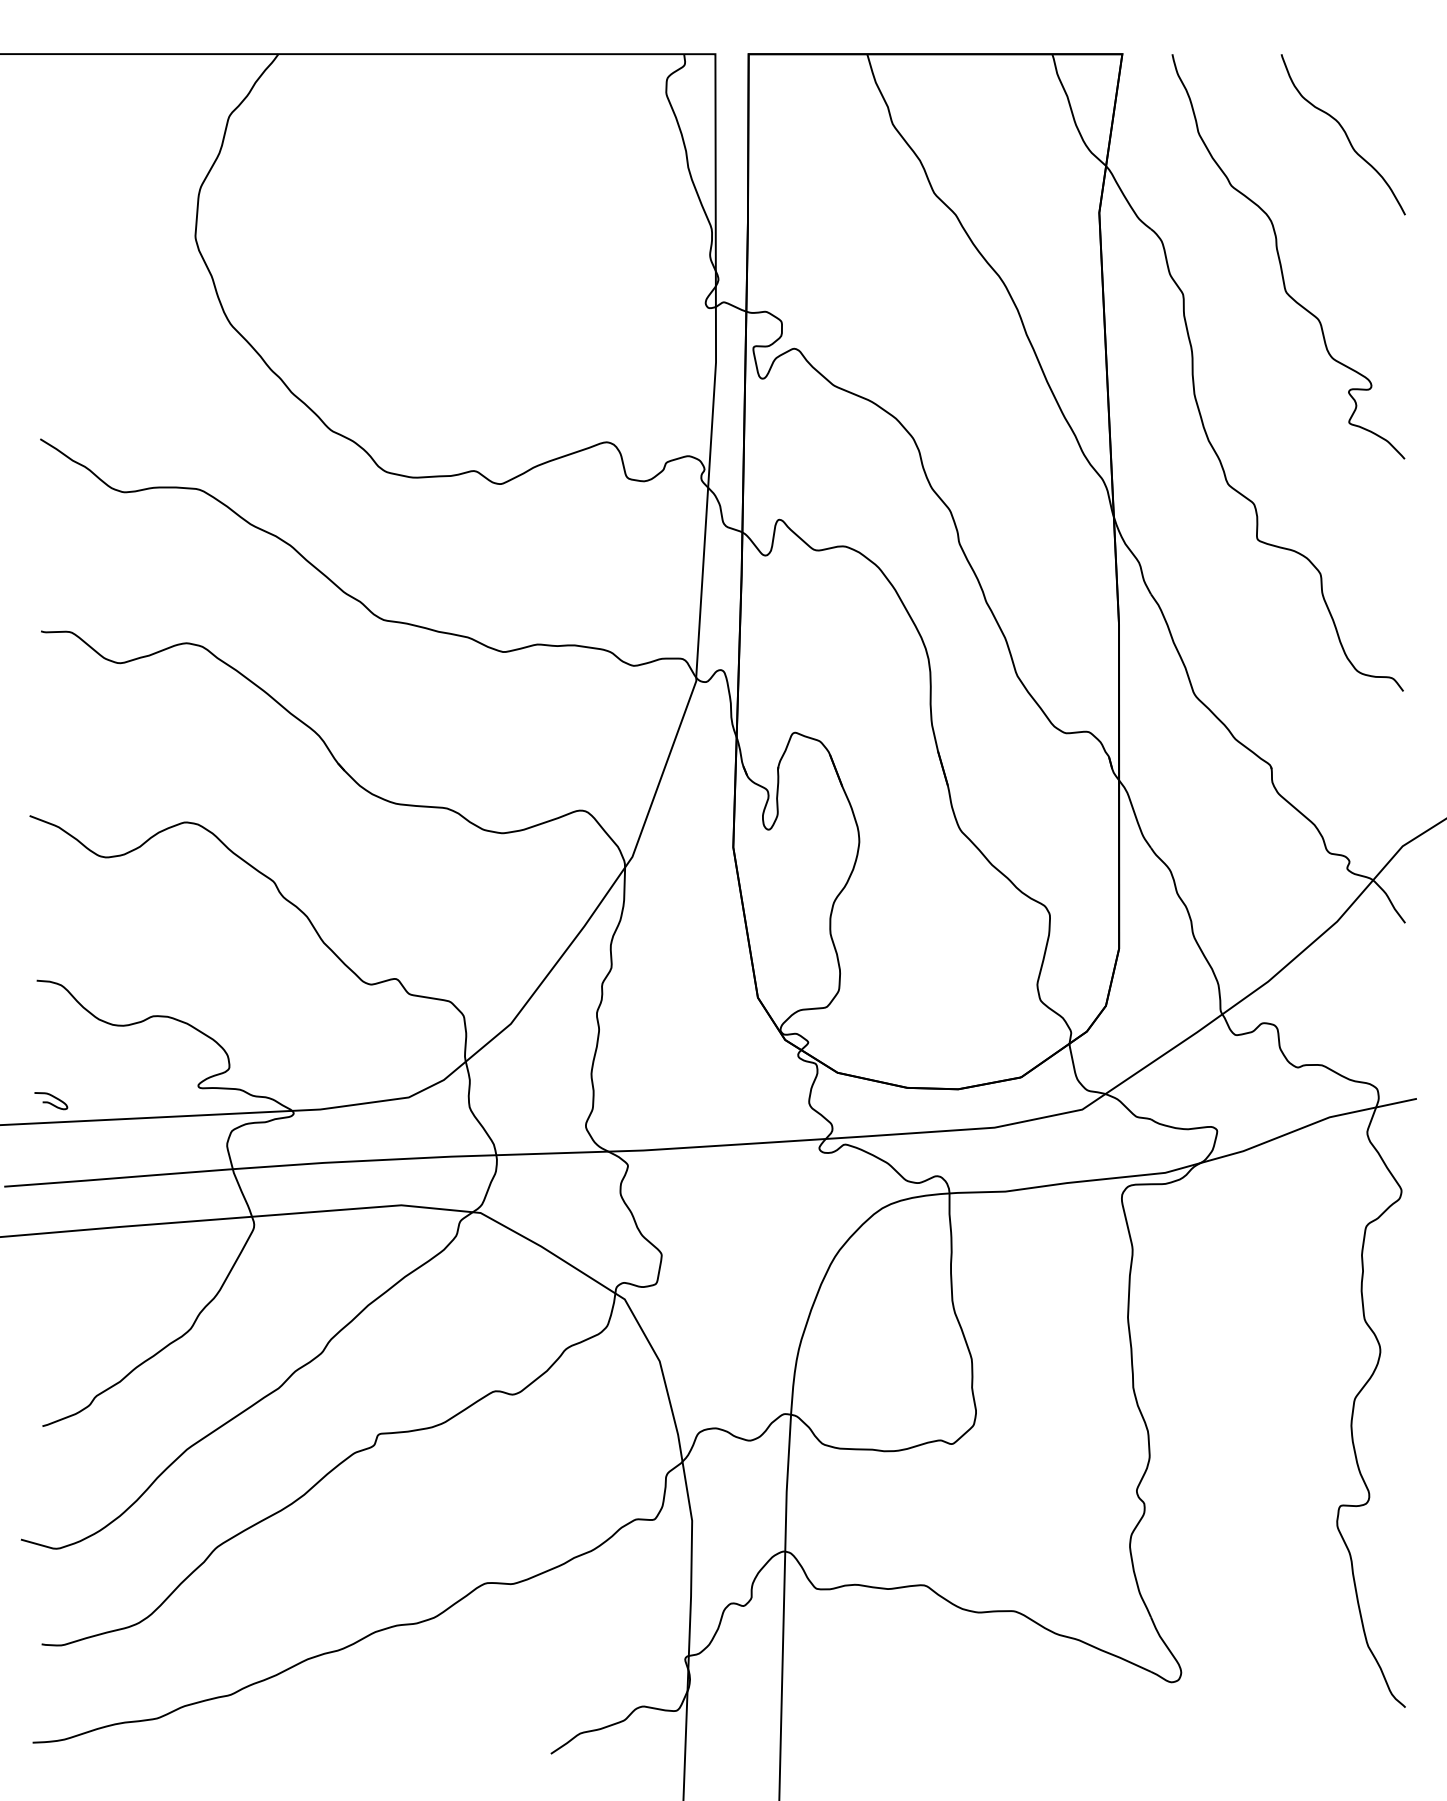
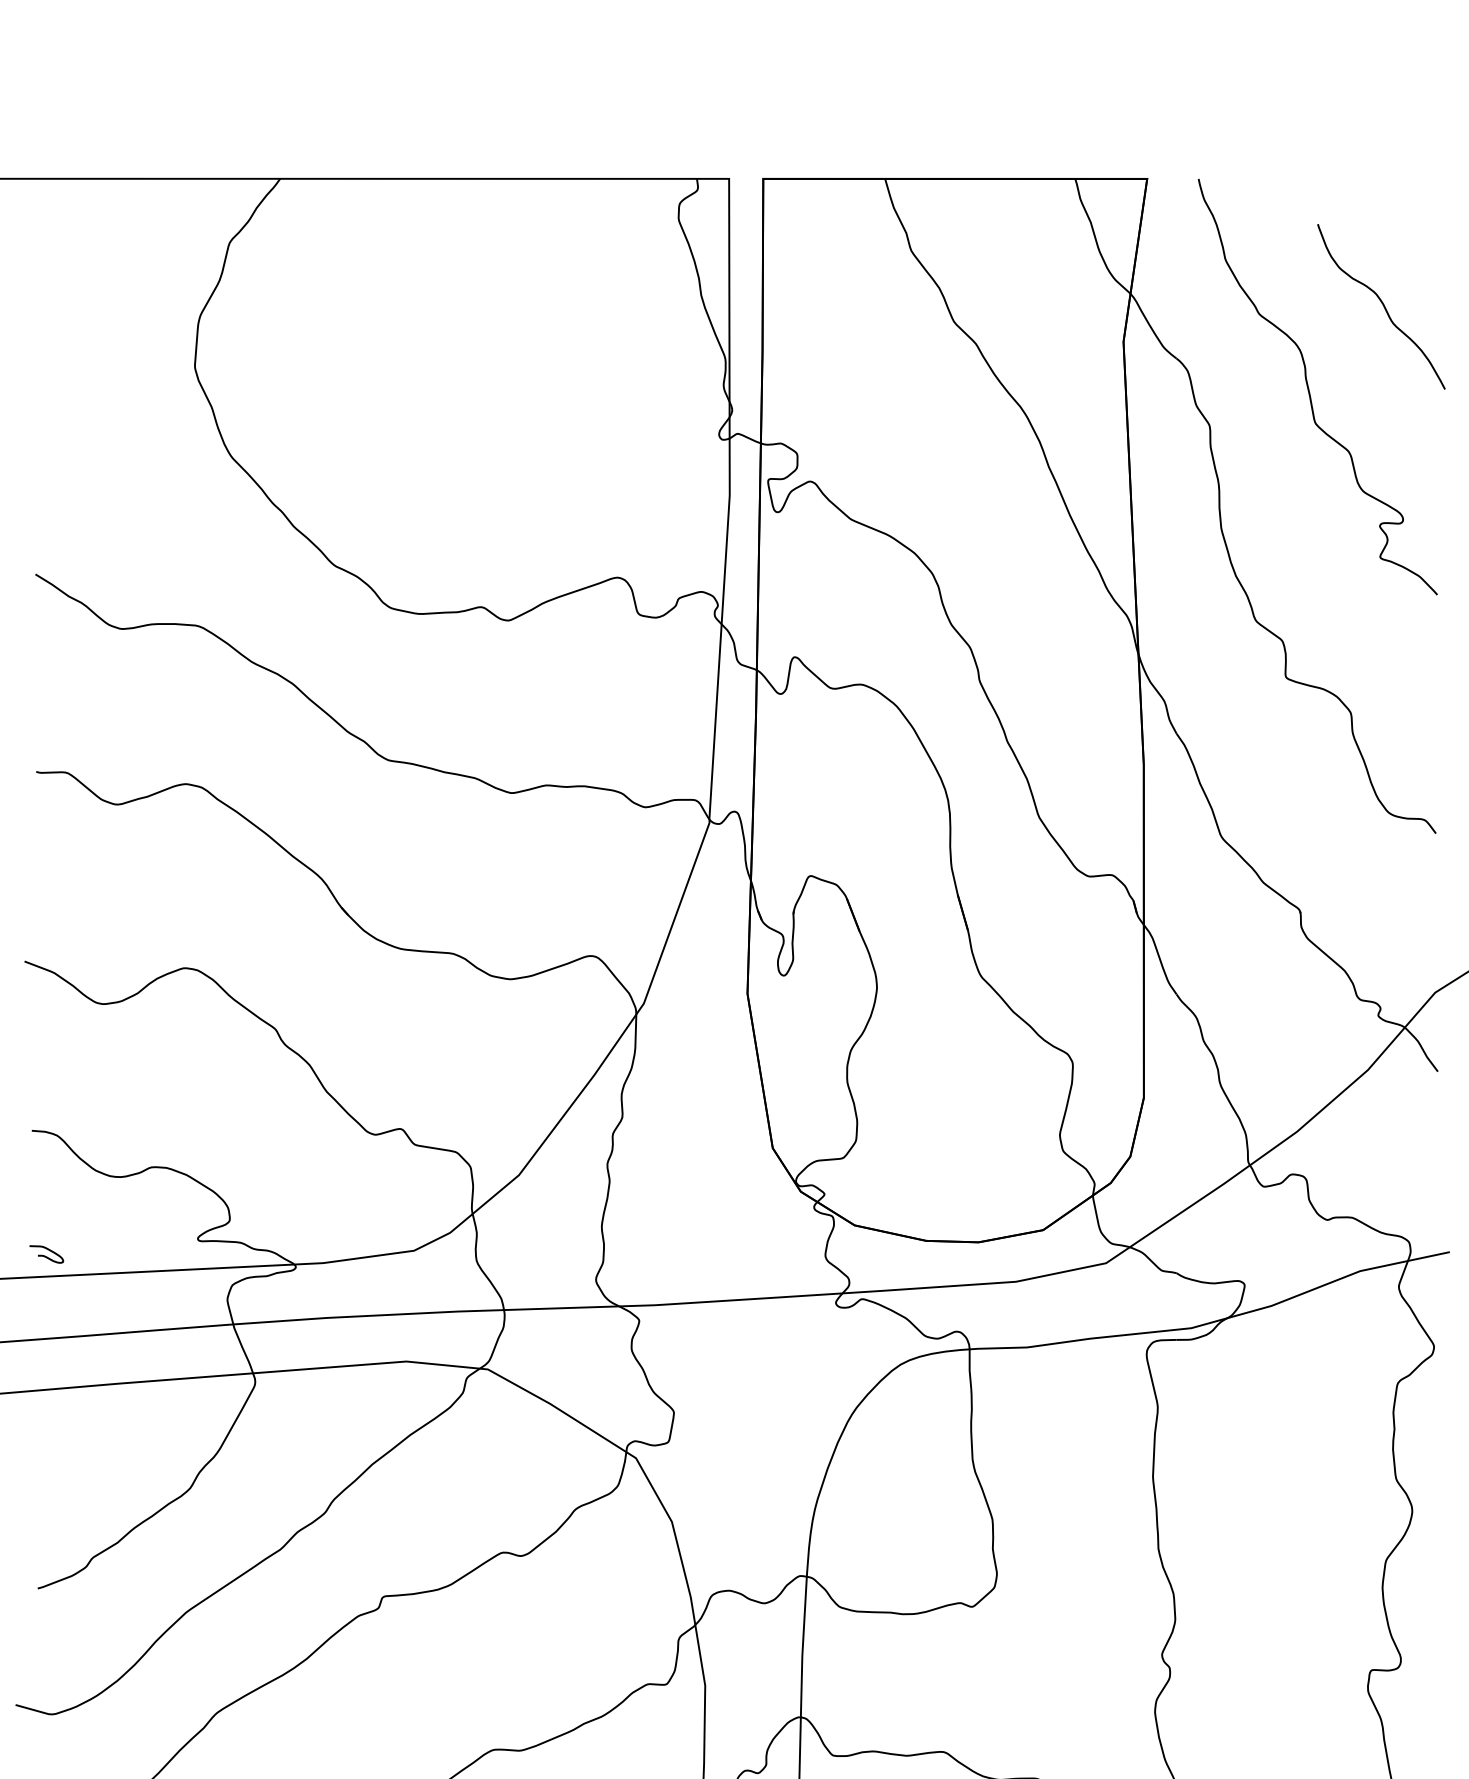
curve: (1344, 133) -> (1382, 305), moved

